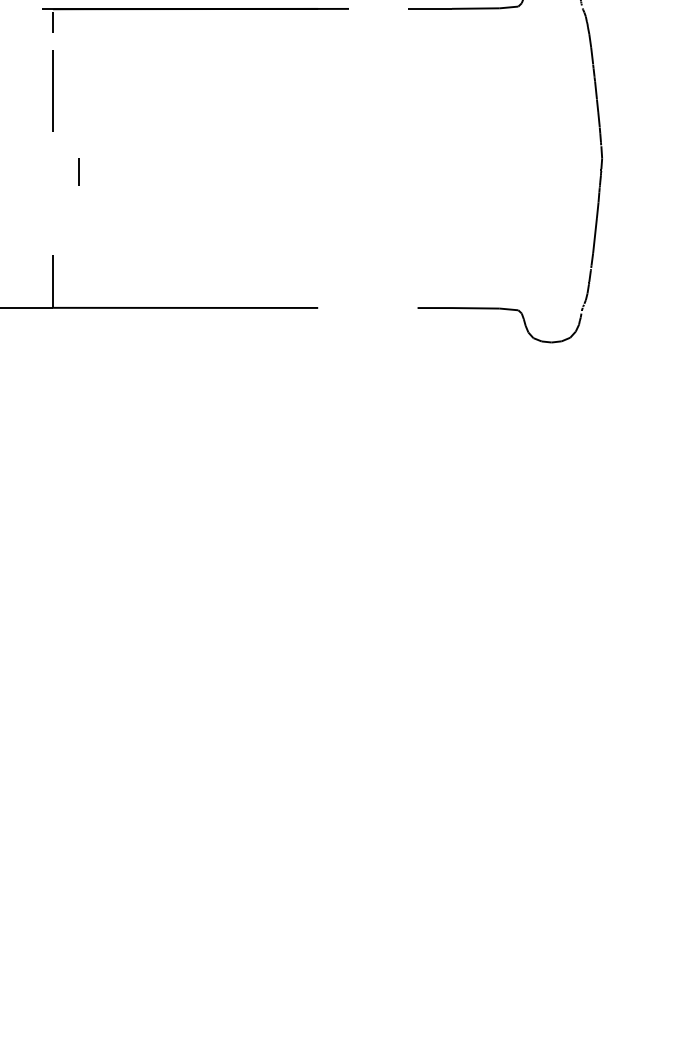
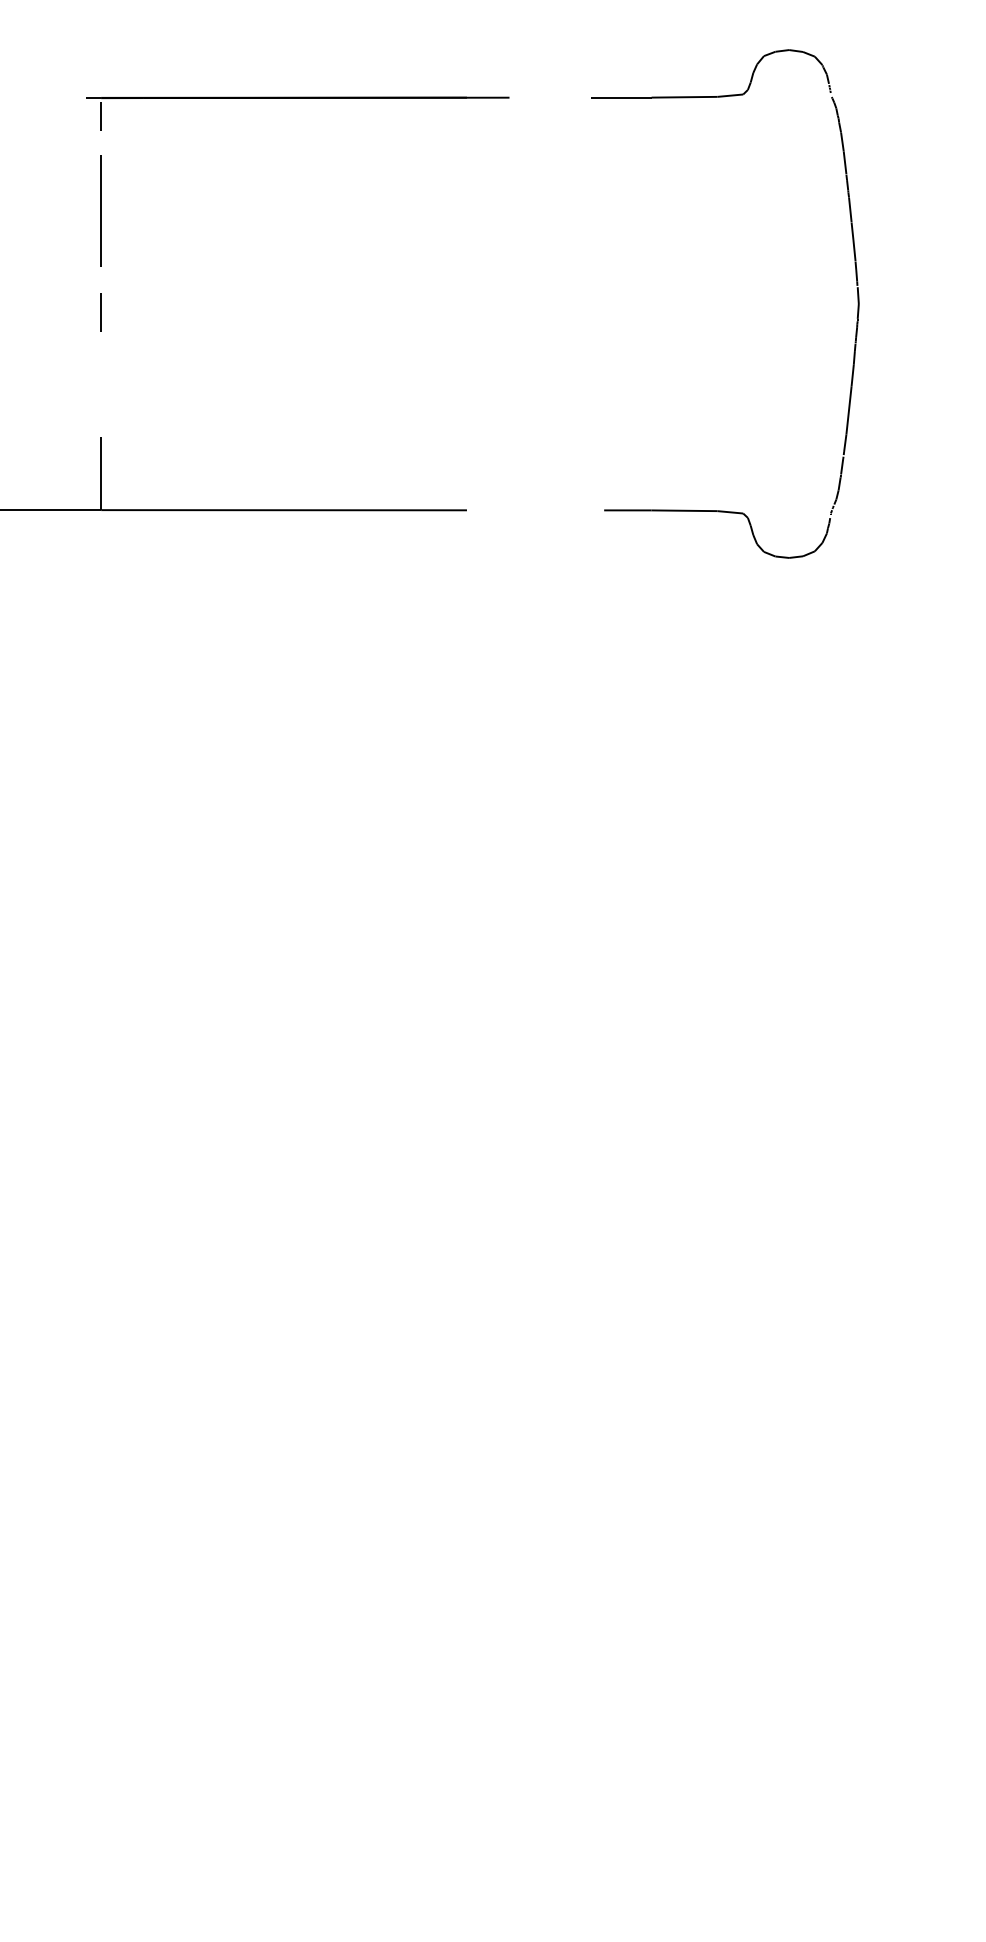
line: (78, 171) -> (100, 312), moved

